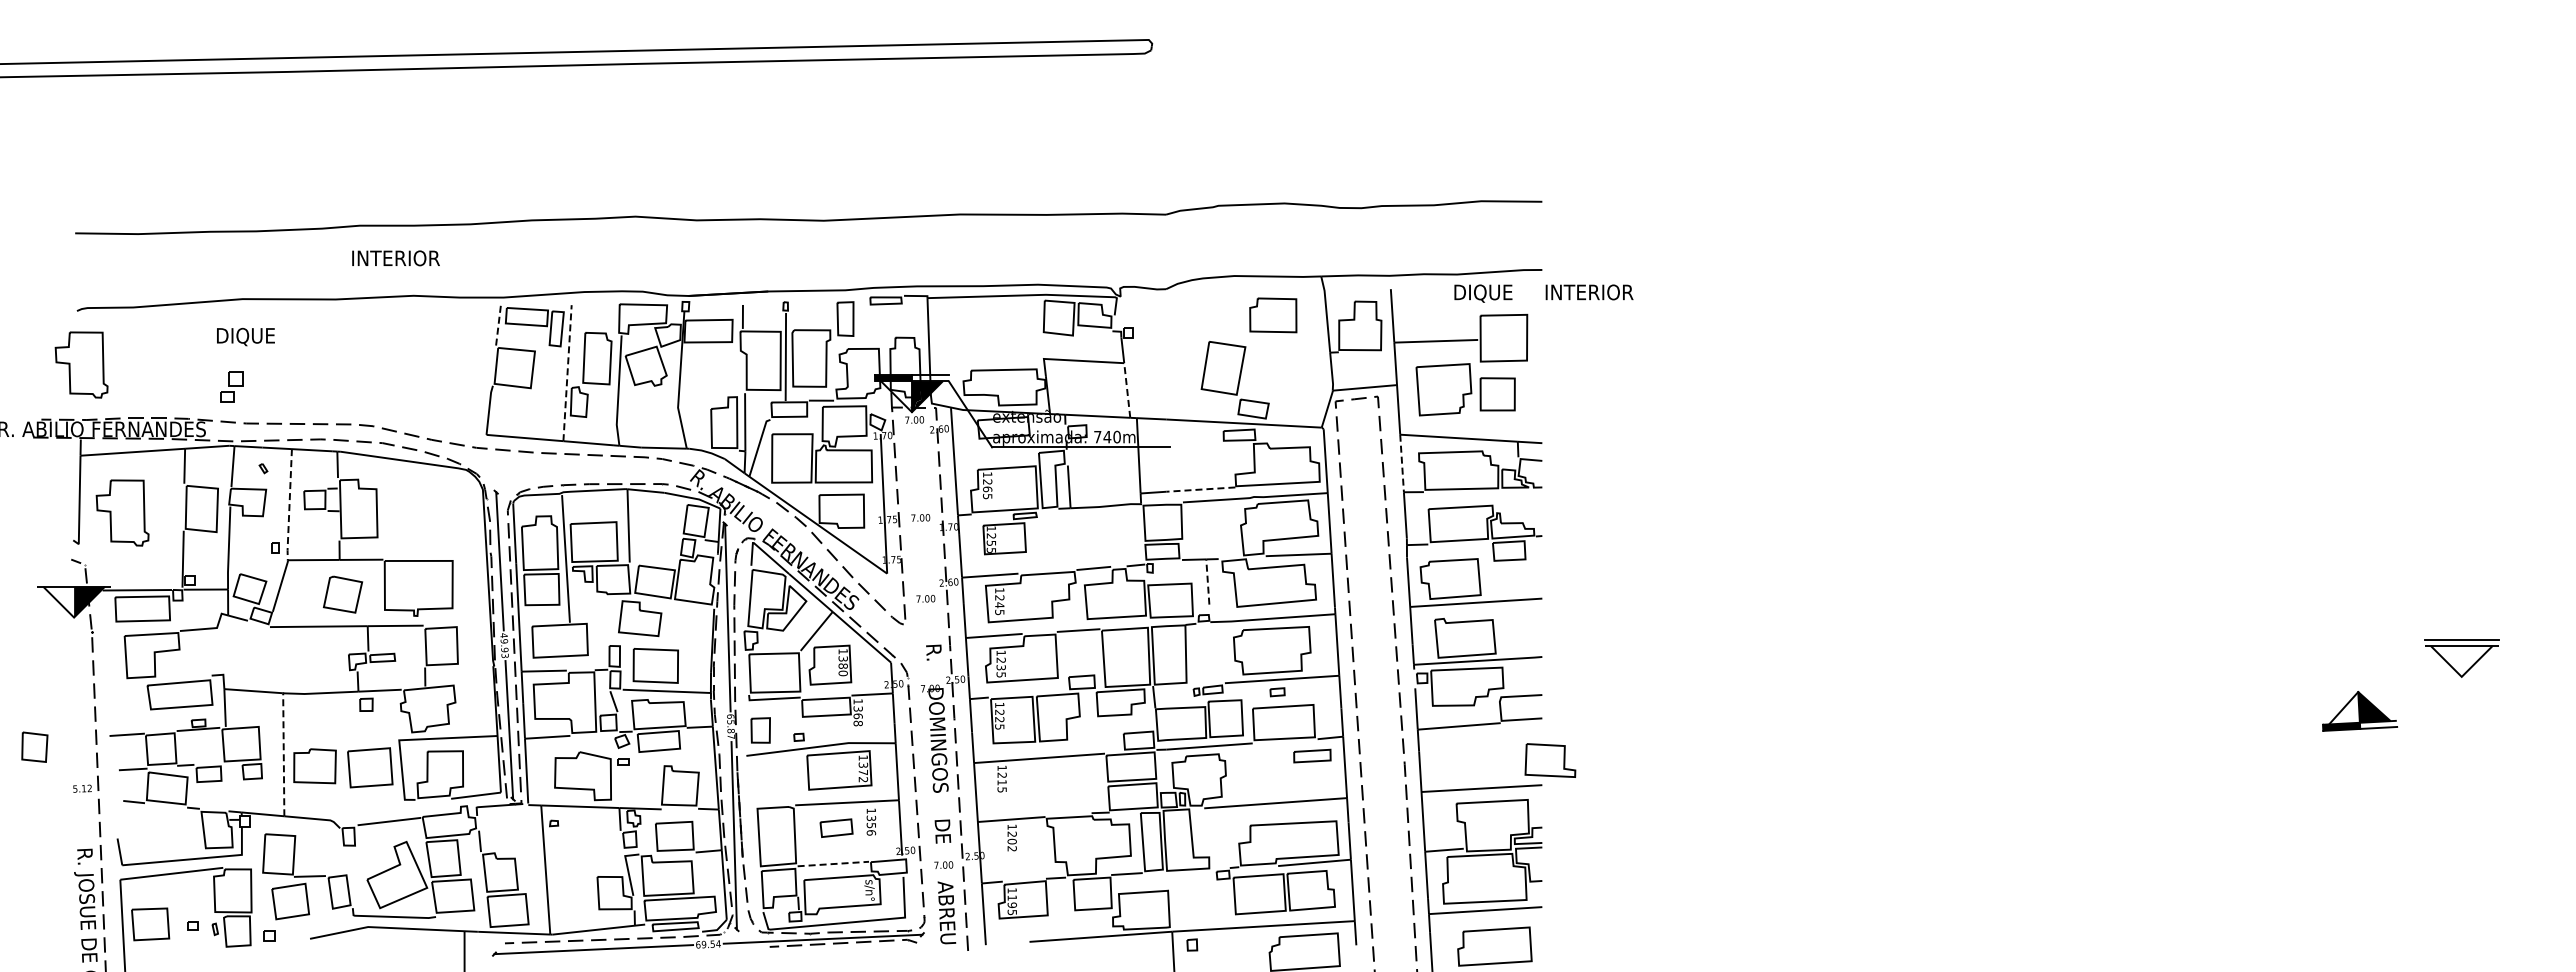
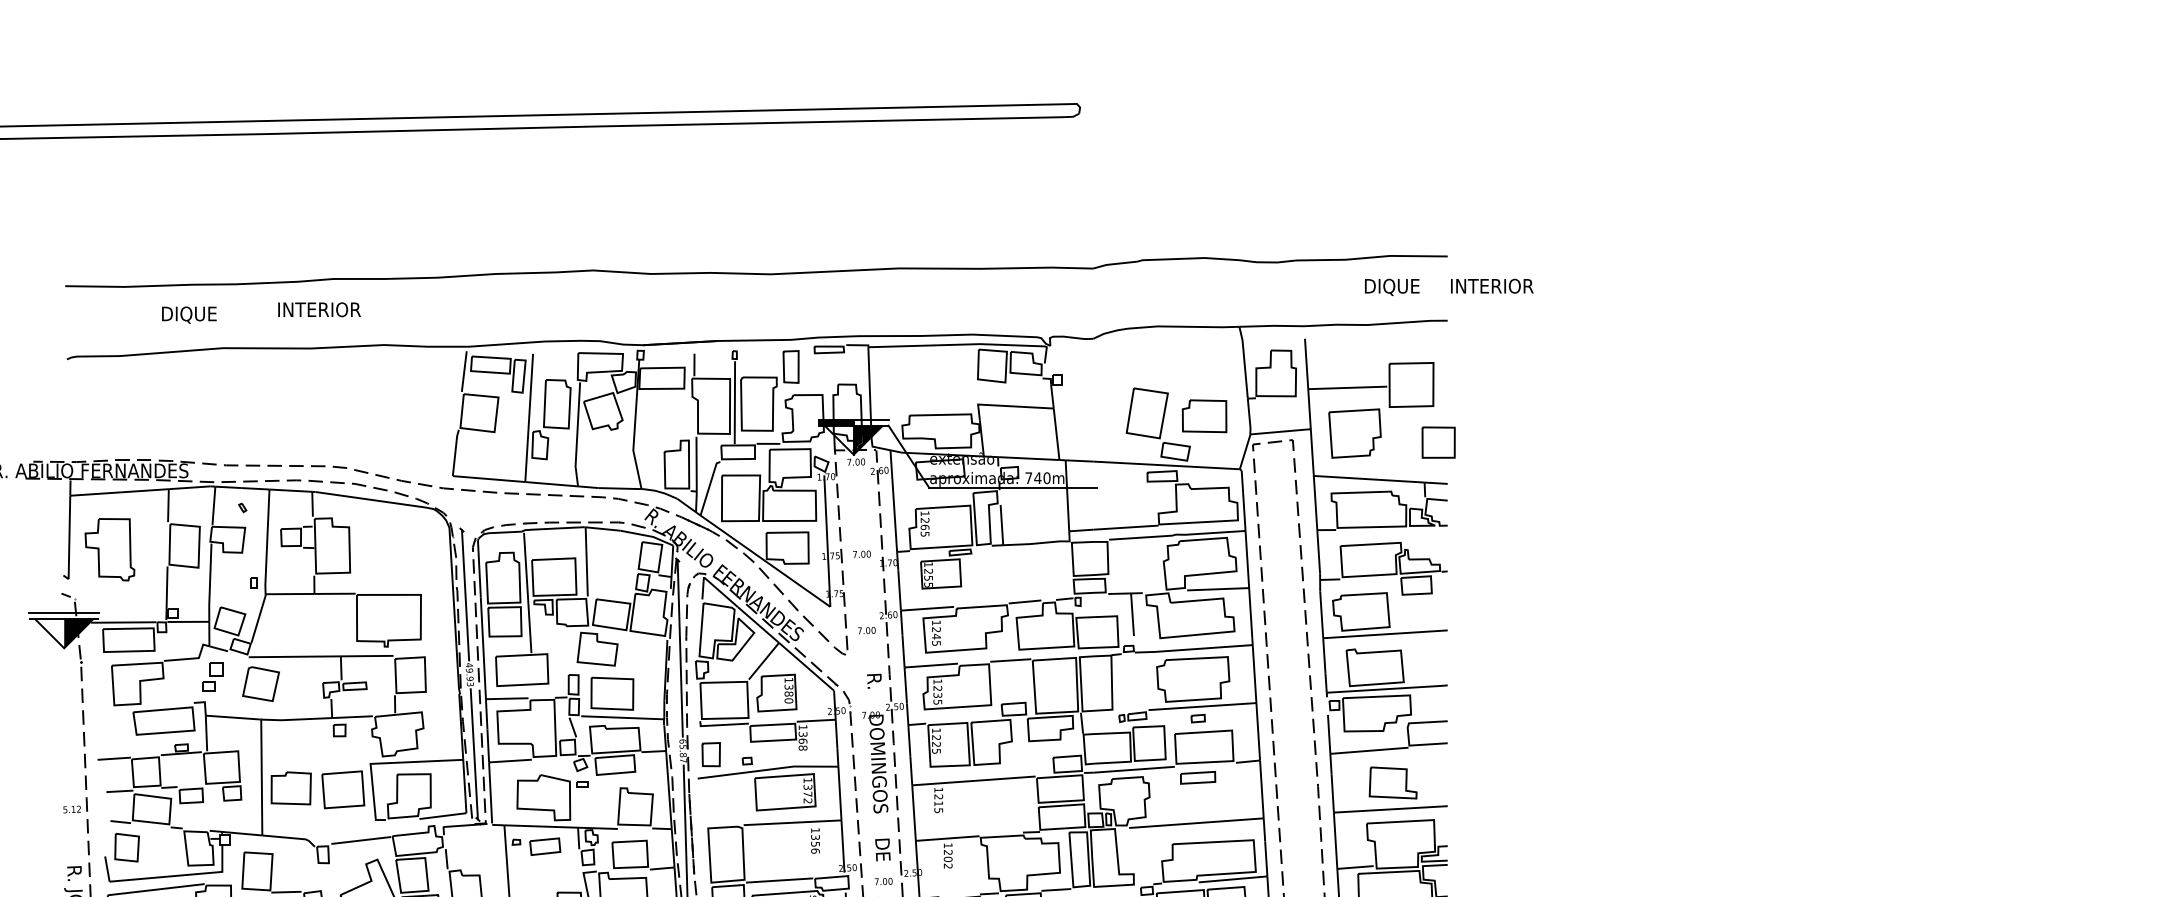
text: (395, 258) -> (319, 309), moved
text: (1543, 293) -> (1448, 287), moved
part: (1273, 315) -> (1204, 416), moved
line: (498, 323) -> (464, 371), dashed -> solid
text: (245, 336) -> (188, 314), moved
part: (81, 364) -> (71, 409), removed
line: (567, 372) -> (529, 417), dashed -> solid
part: (231, 386) -> (212, 676), moved
line: (1127, 390) -> (1056, 434), dashed -> solid
part: (1497, 394) -> (1438, 442), moved
line: (1402, 463) -> (1315, 503), dashed -> solid
line: (1200, 489) -> (1125, 527), dashed -> solid
line: (289, 505) -> (267, 542), dashed -> solid
line: (74, 580) -> (64, 613), added
line: (1207, 582) -> (1132, 615), dashed -> solid
part: (343, 594) -> (261, 683), moved
part: (34, 746) -> (126, 847), moved
line: (283, 754) -> (261, 777), dashed -> solid
part: (1312, 755) -> (1198, 777), moved
part: (1550, 760) -> (1393, 782), moved
part: (836, 827) -> (545, 846), moved
line: (833, 864) -> (779, 880), dashed -> solid

